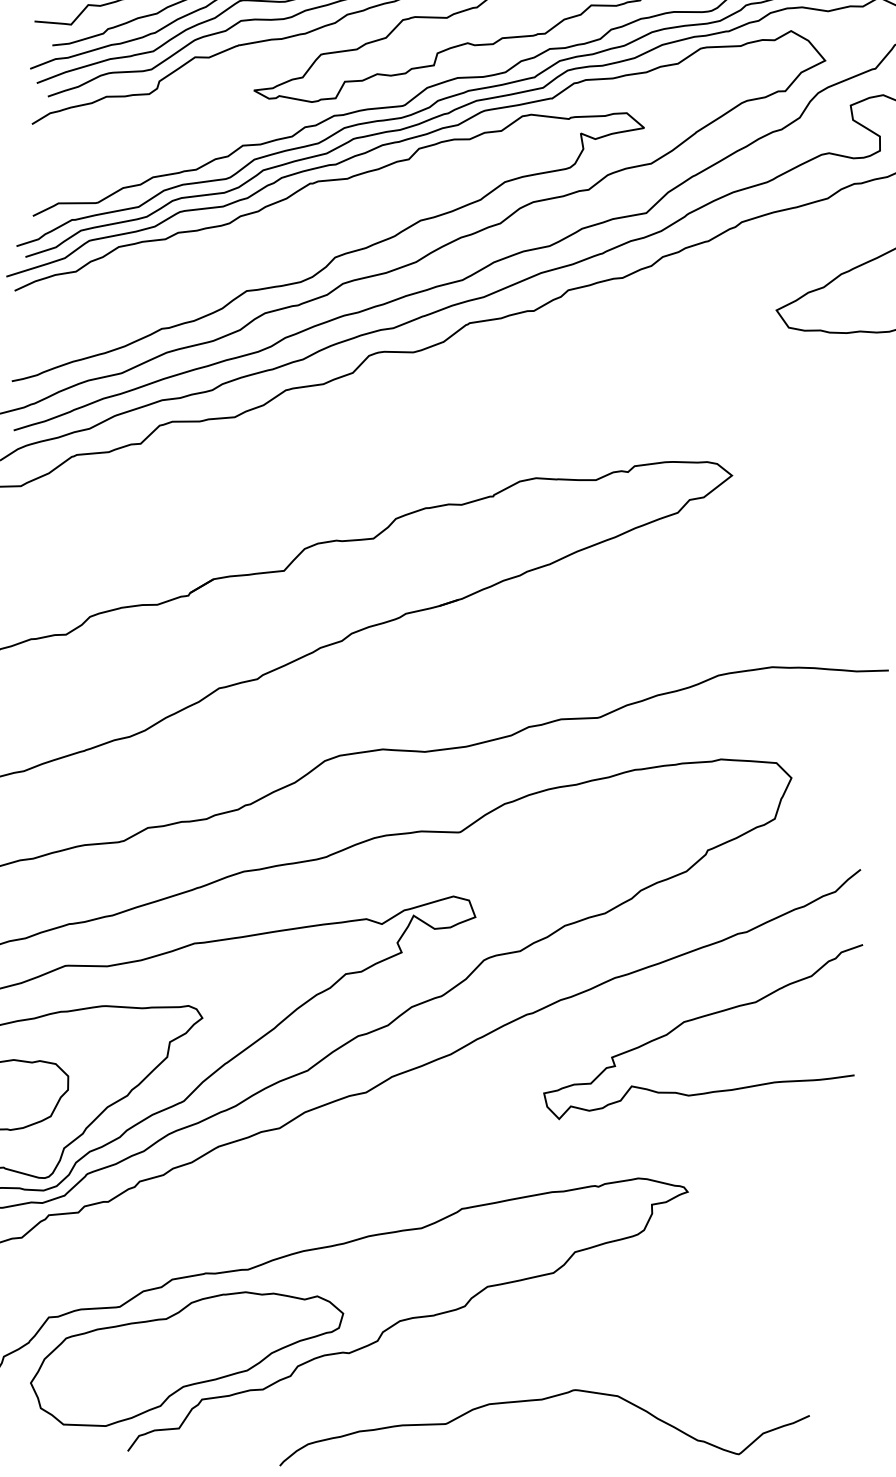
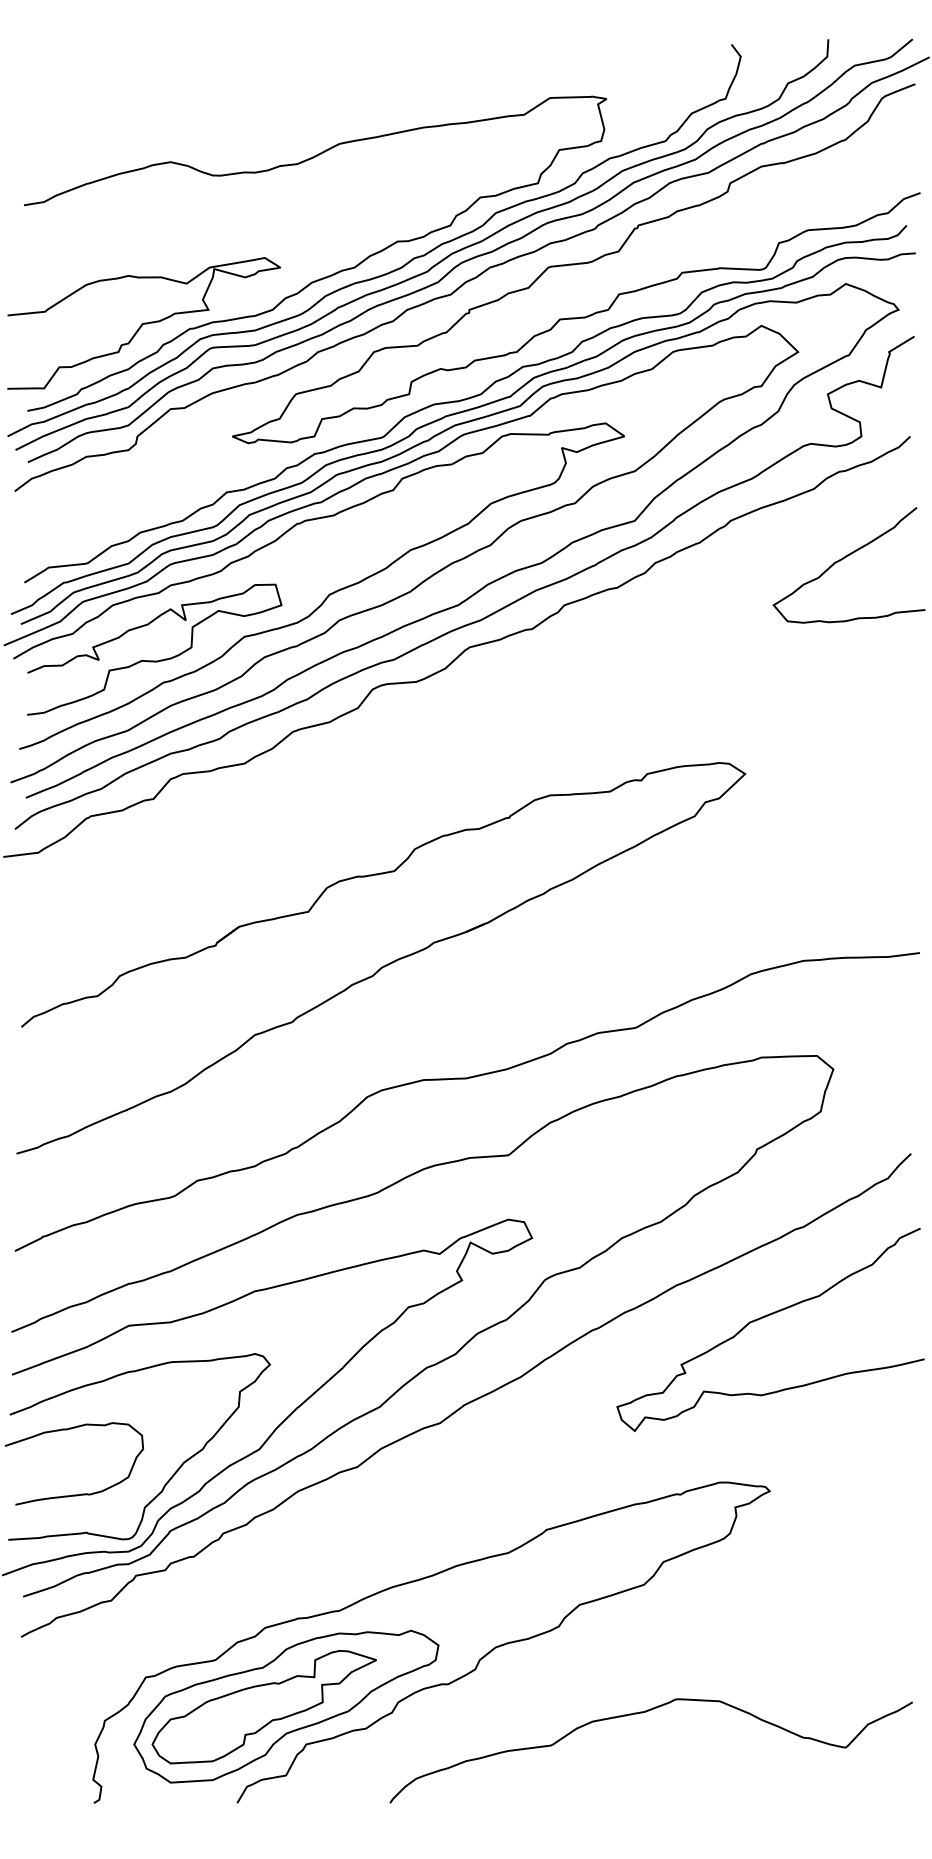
curve: (154, 305) -> (154, 660), added
part: (163, 1358) -> (263, 1707), added

